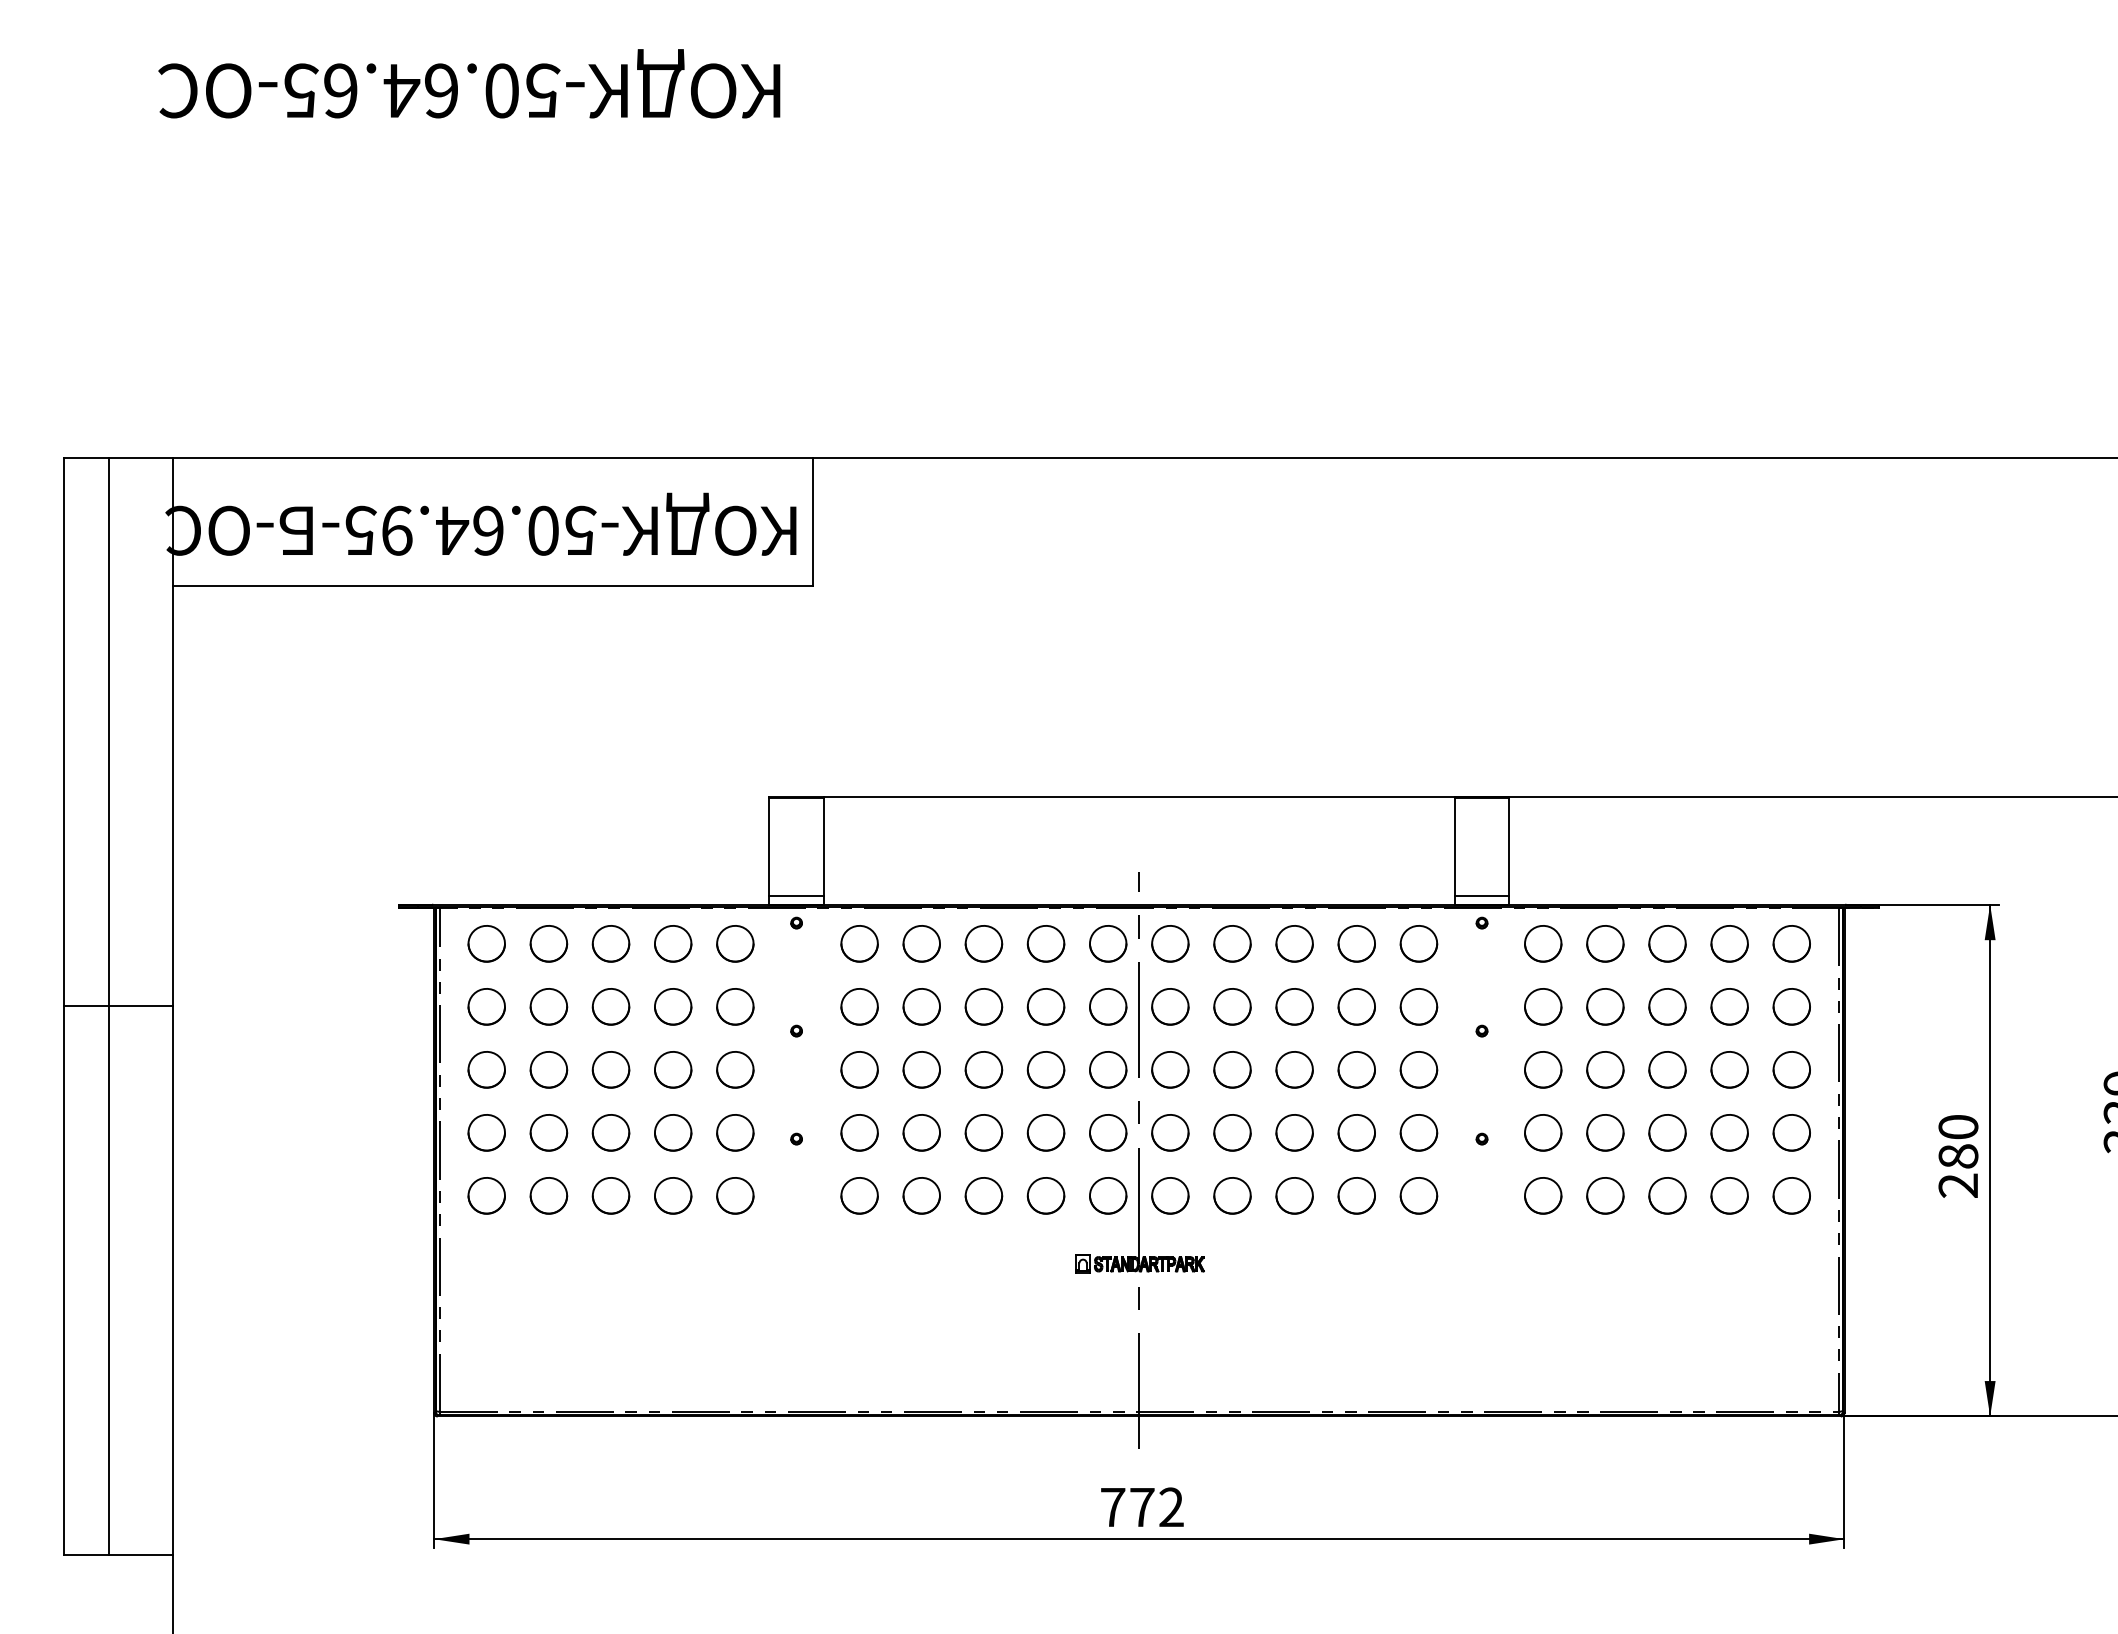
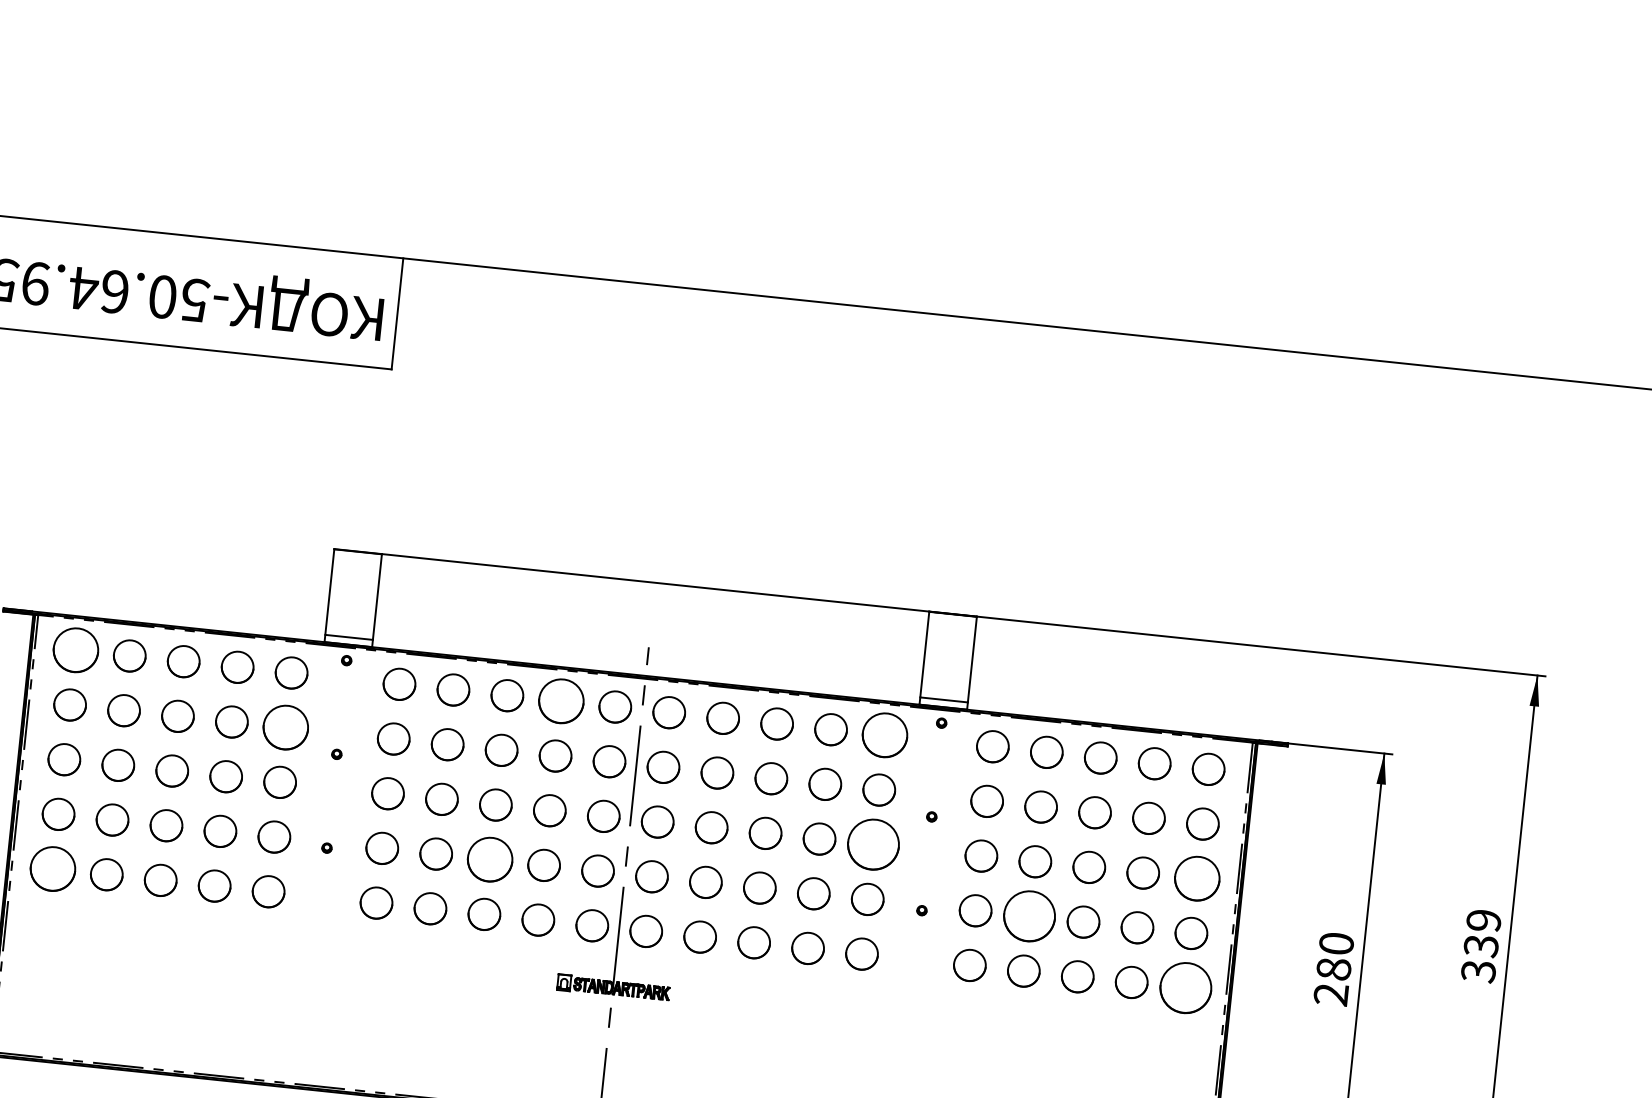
part: (486, 943) -> (75, 650), size x1.4
part: (1045, 943) -> (560, 701), size x1.4
part: (1418, 943) -> (884, 735), size x1.4
part: (735, 1006) -> (286, 727), size x1.4
part: (1418, 1069) -> (873, 844), size x1.6
part: (1791, 1069) -> (1196, 878), size x1.4
part: (983, 1132) -> (489, 859), size x1.4
part: (1605, 1132) -> (1029, 916), size x1.6
part: (486, 1195) -> (52, 868), size x1.4
part: (1791, 1195) -> (1185, 987), size x1.6

